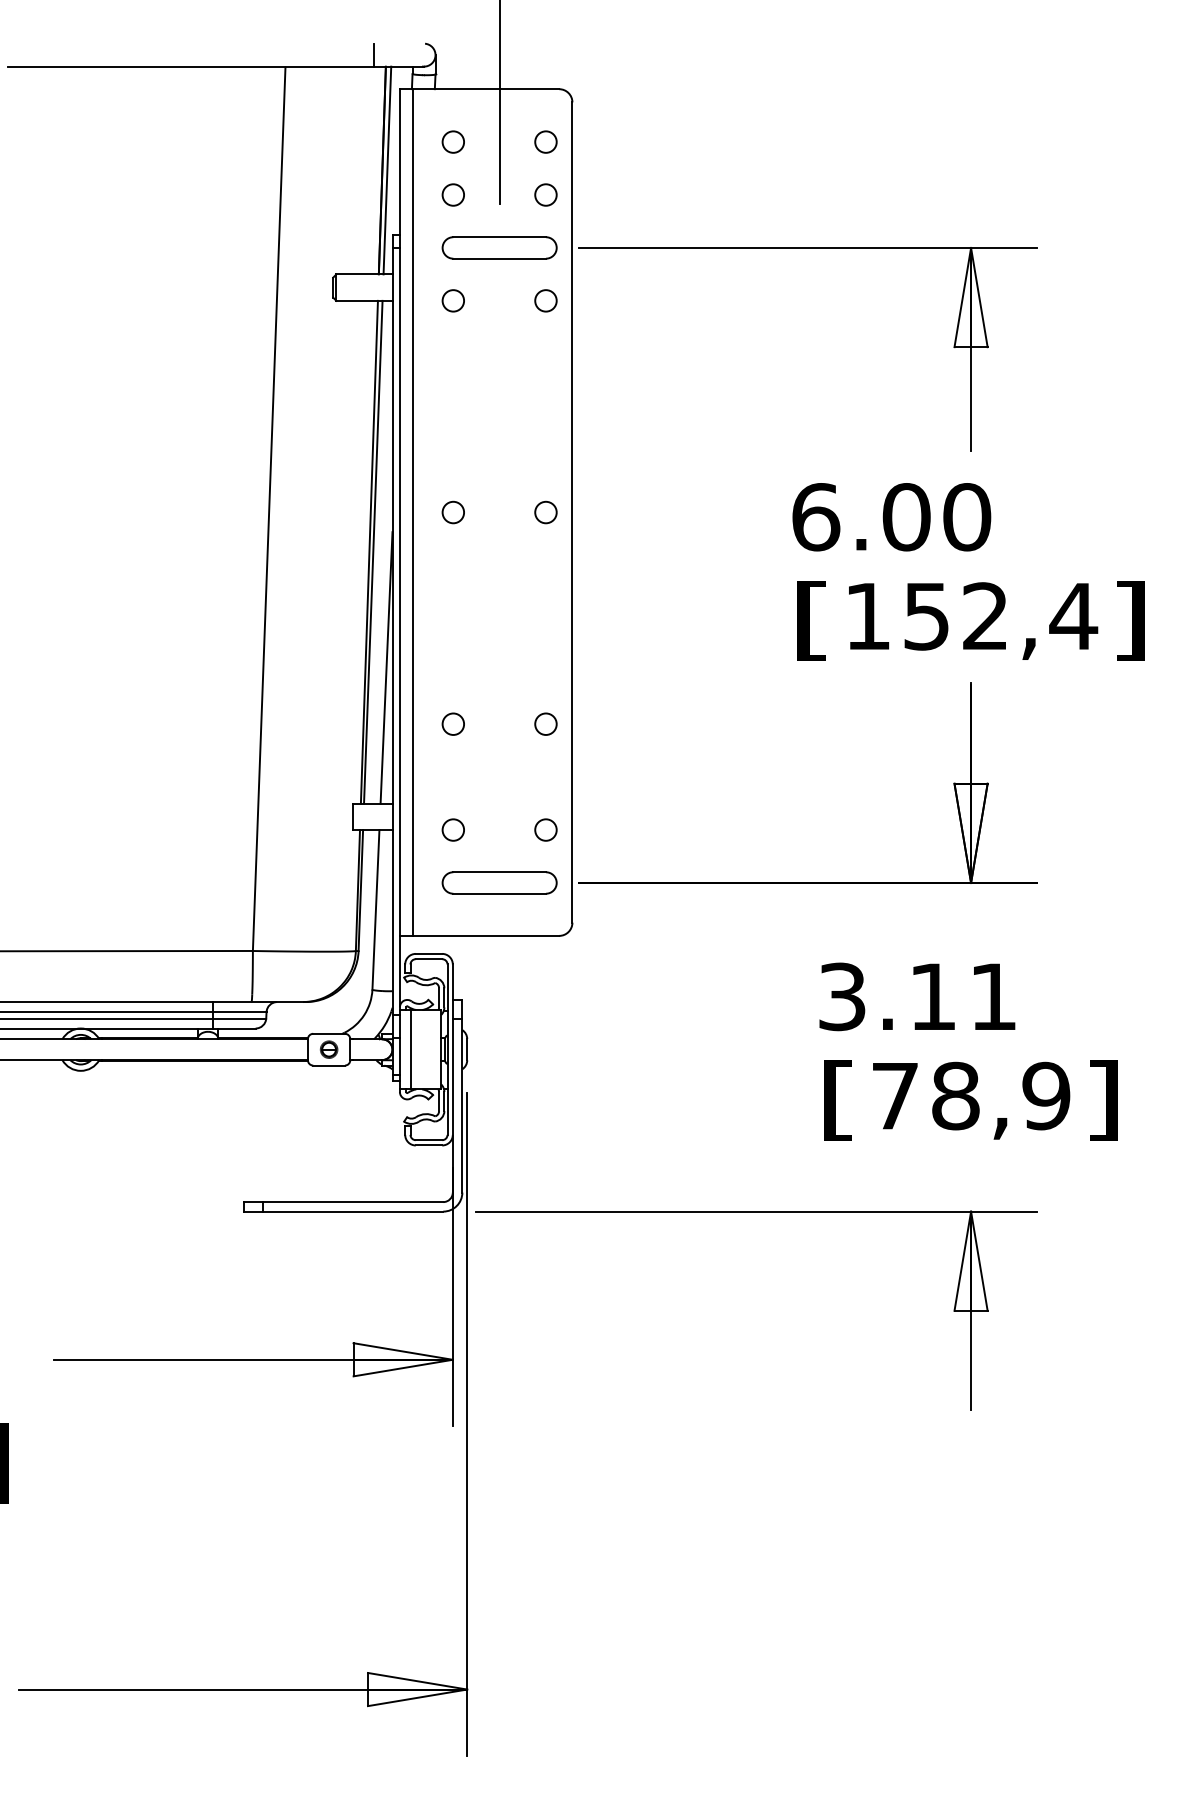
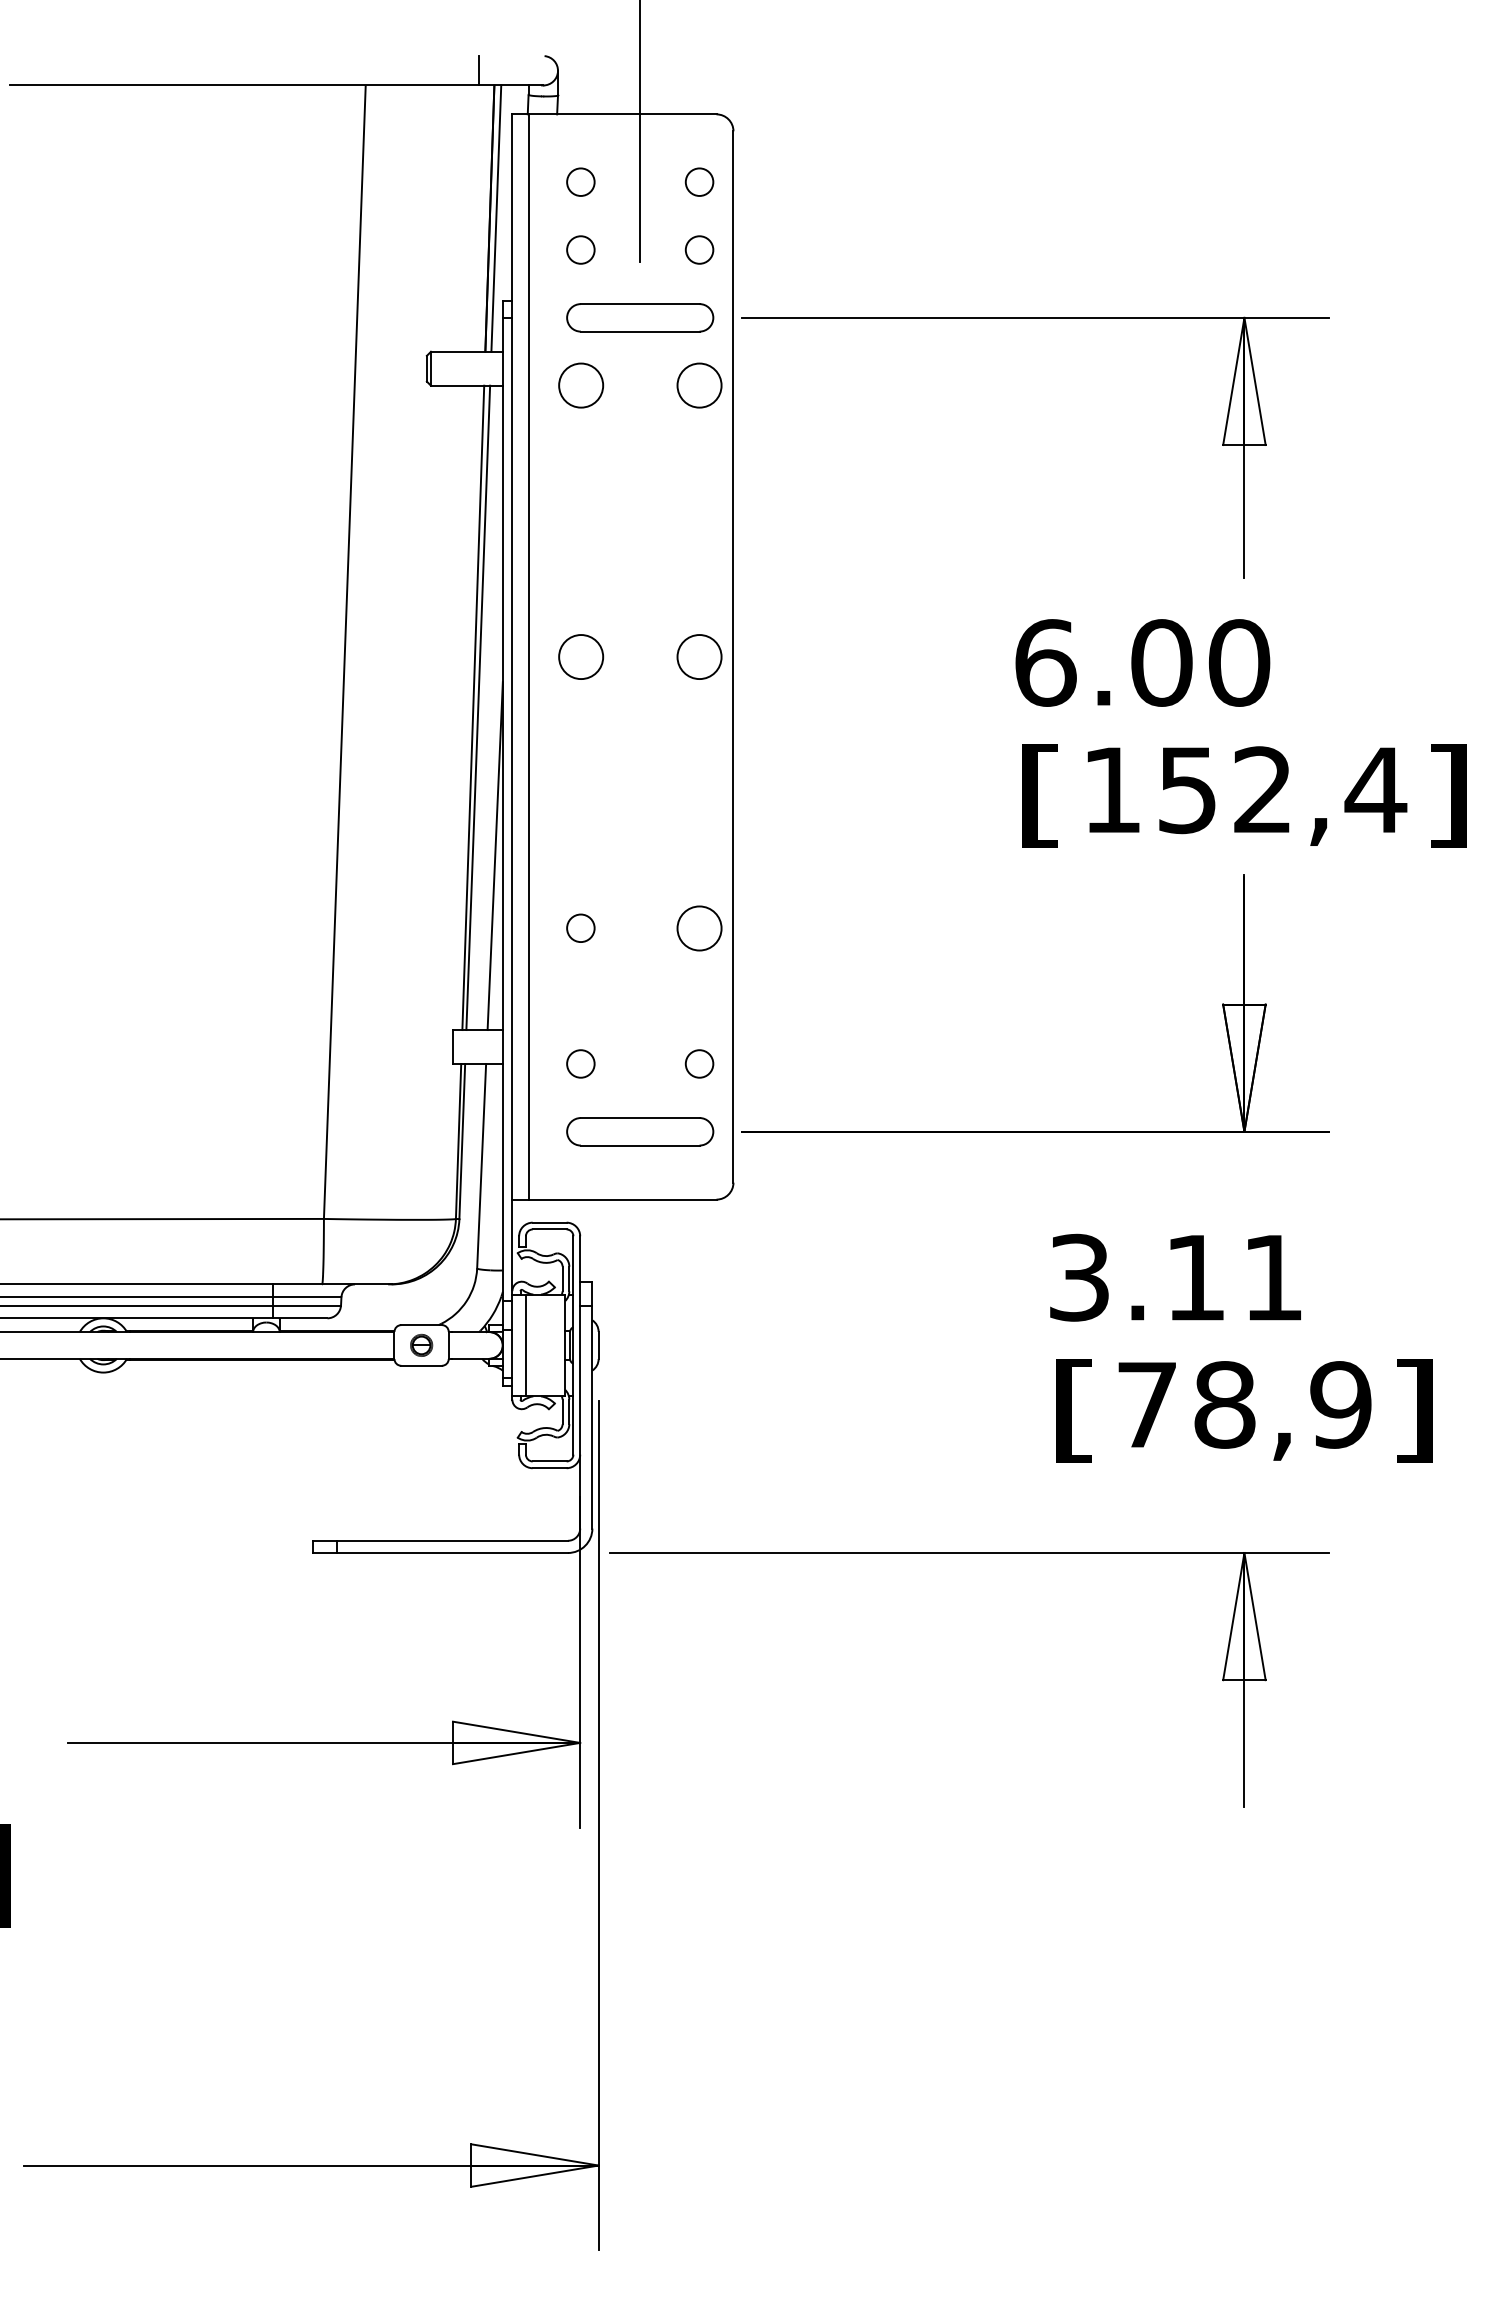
circle: (452, 300) -> (579, 385), size x1.6
circle: (545, 300) -> (698, 385), size x1.6
circle: (452, 512) -> (579, 656), size x1.6
circle: (545, 512) -> (698, 656), size x1.6
circle: (545, 723) -> (698, 927), size x1.6

